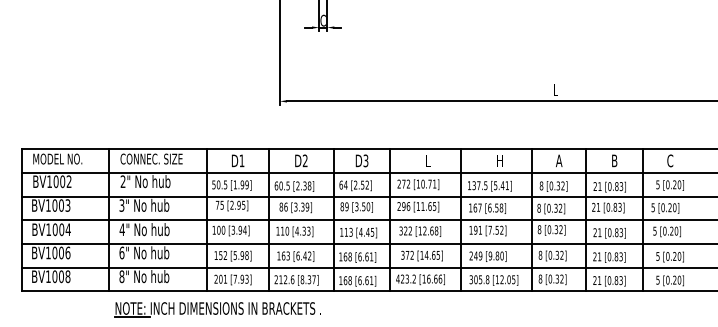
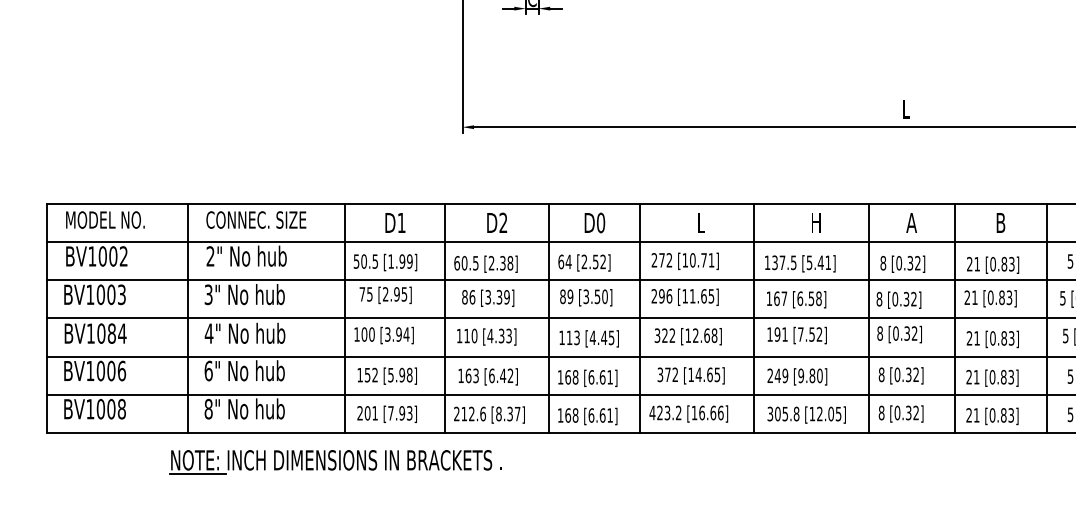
text: (365, 160) -> (600, 222), D3 -> D0
text: (61, 229) -> (111, 333), BV1004 -> BV1084
part: (217, 309) -> (334, 461), moved

